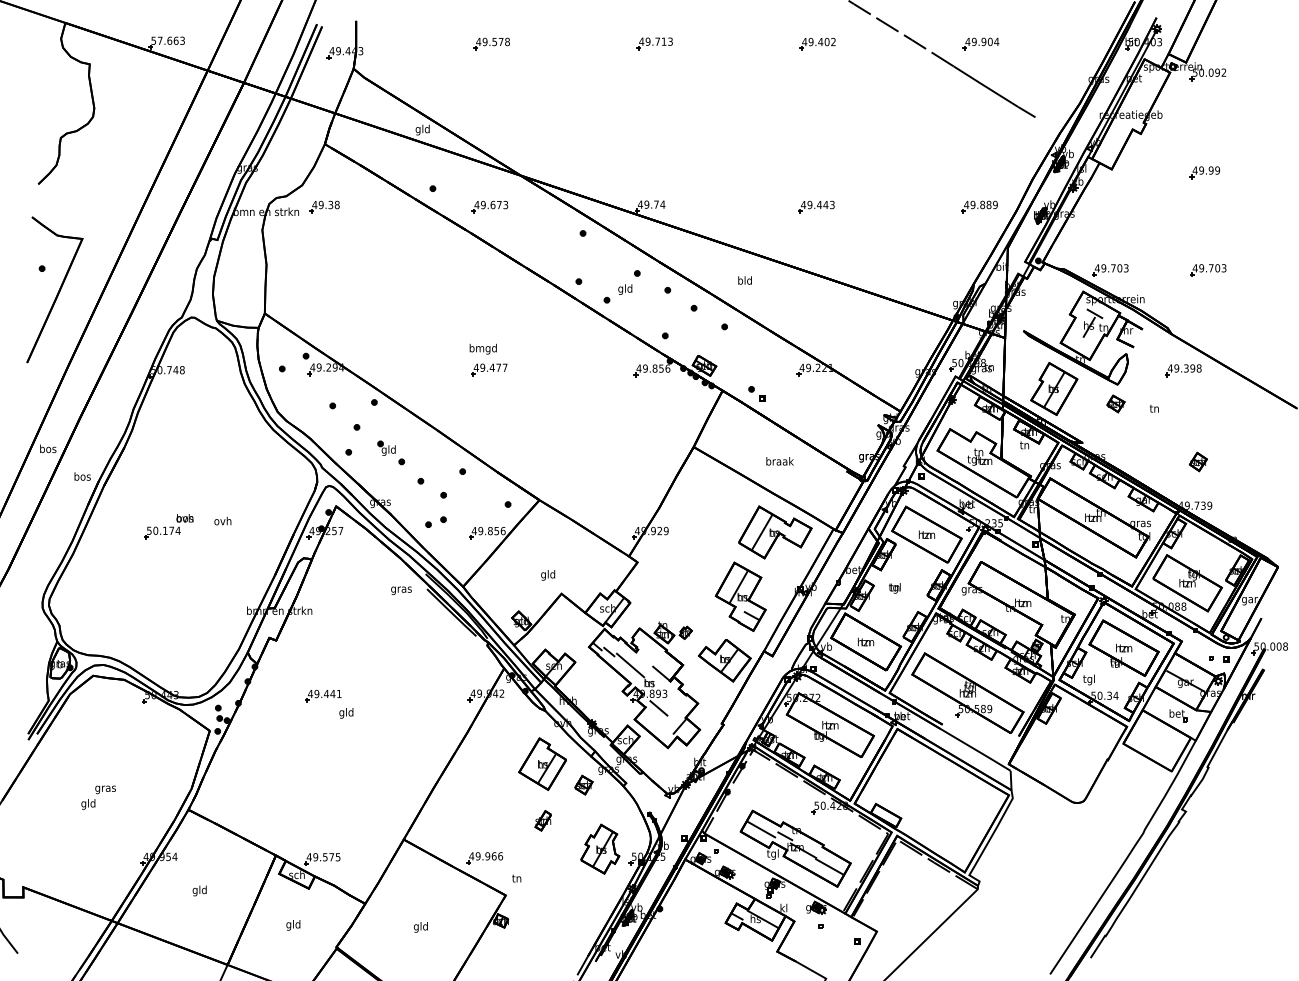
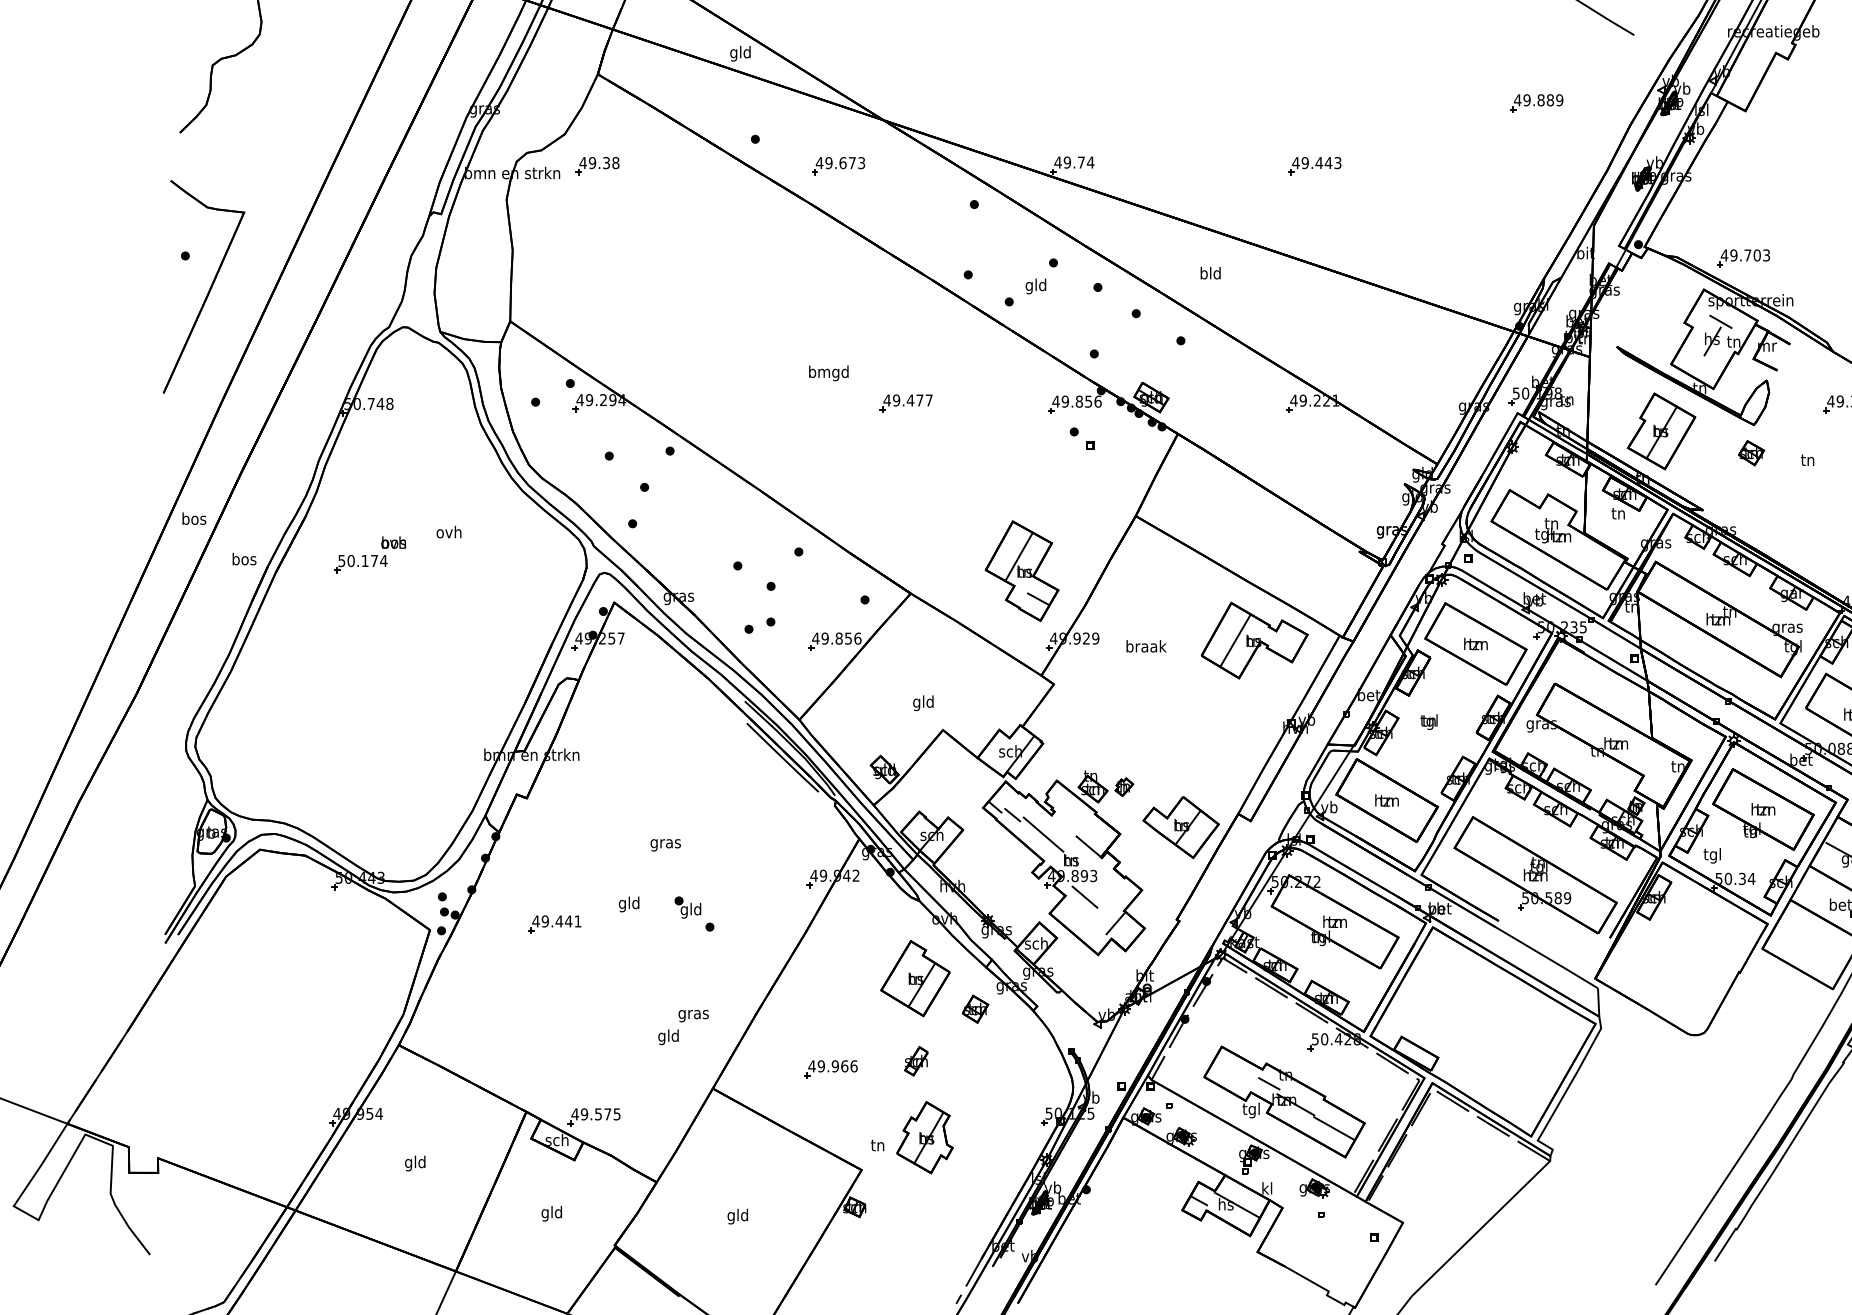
part: (979, 206) -> (1536, 102), moved
part: (489, 369) -> (906, 402), moved
part: (756, 393) -> (1081, 437), moved
part: (391, 452) -> (694, 913), moved
text: (779, 461) -> (1145, 646), moved
text: (222, 520) -> (448, 531), moved
part: (168, 526) -> (369, 554), moved
text: (401, 590) -> (665, 844), moved
part: (740, 596) -> (1021, 570), moved
part: (323, 695) -> (554, 923), moved
text: (98, 797) -> (683, 1027), moved
line: (761, 829) -> (1234, 1073), removed
part: (600, 848) -> (925, 1136), moved
part: (484, 858) -> (830, 1069), moved

